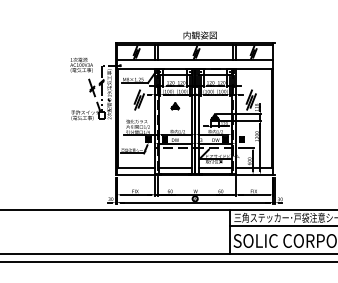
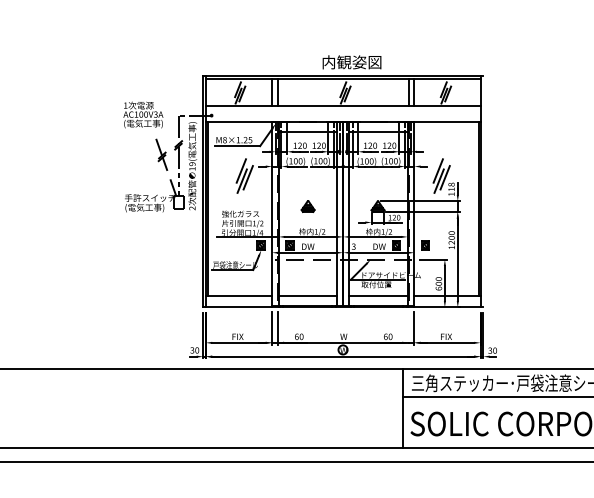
part: (175, 106) -> (308, 206), moved

